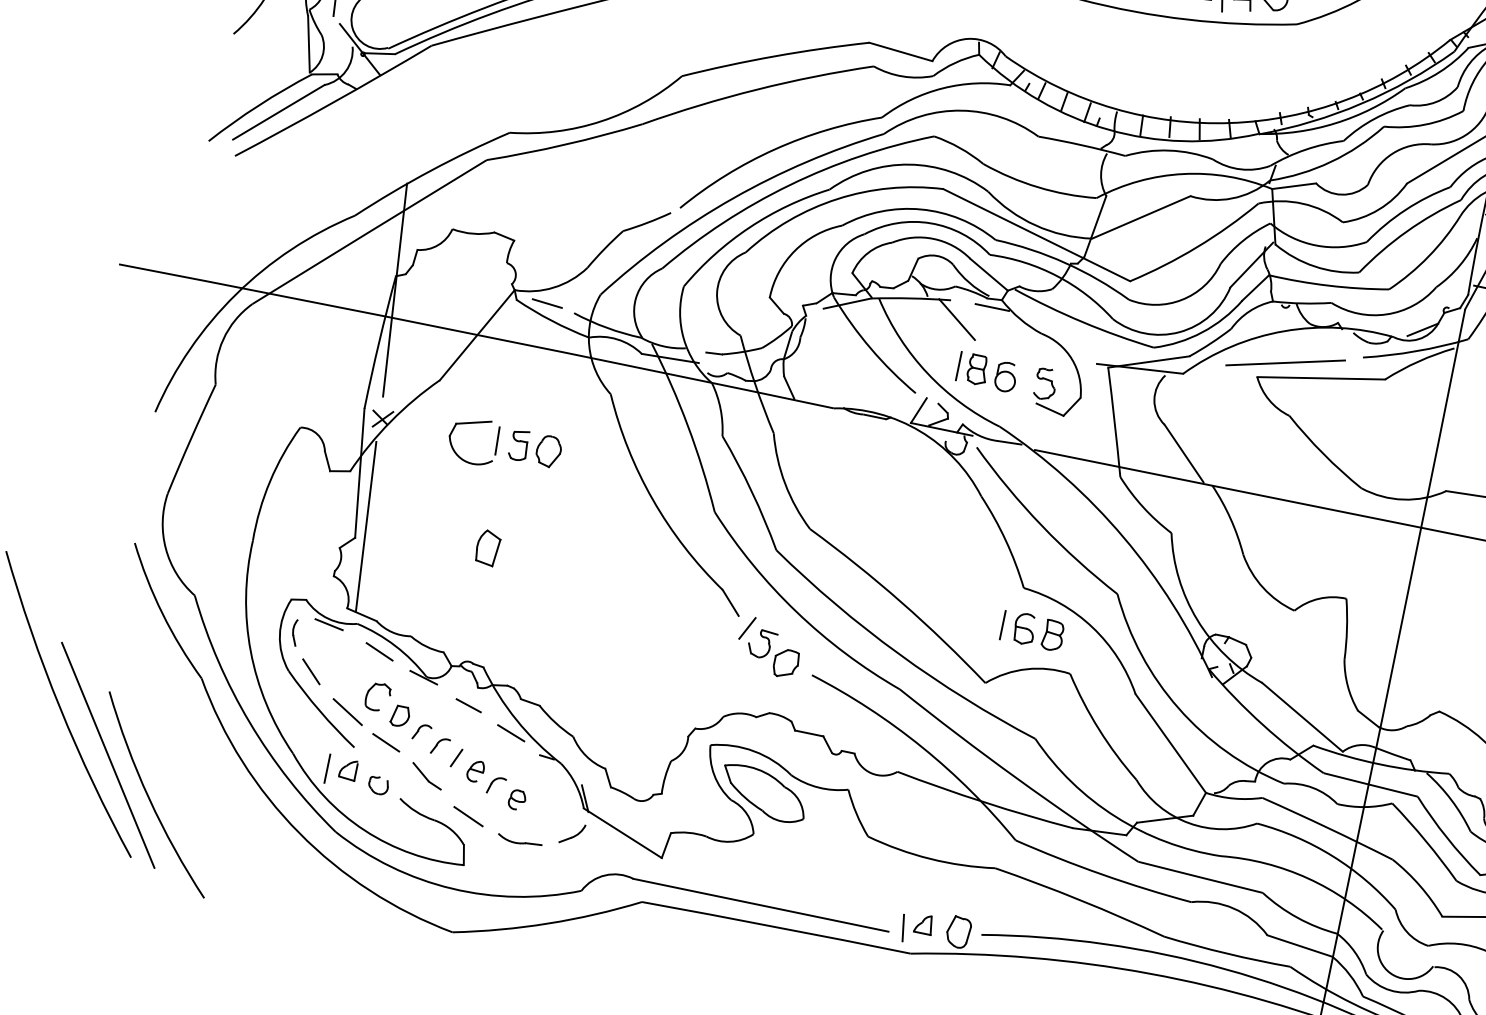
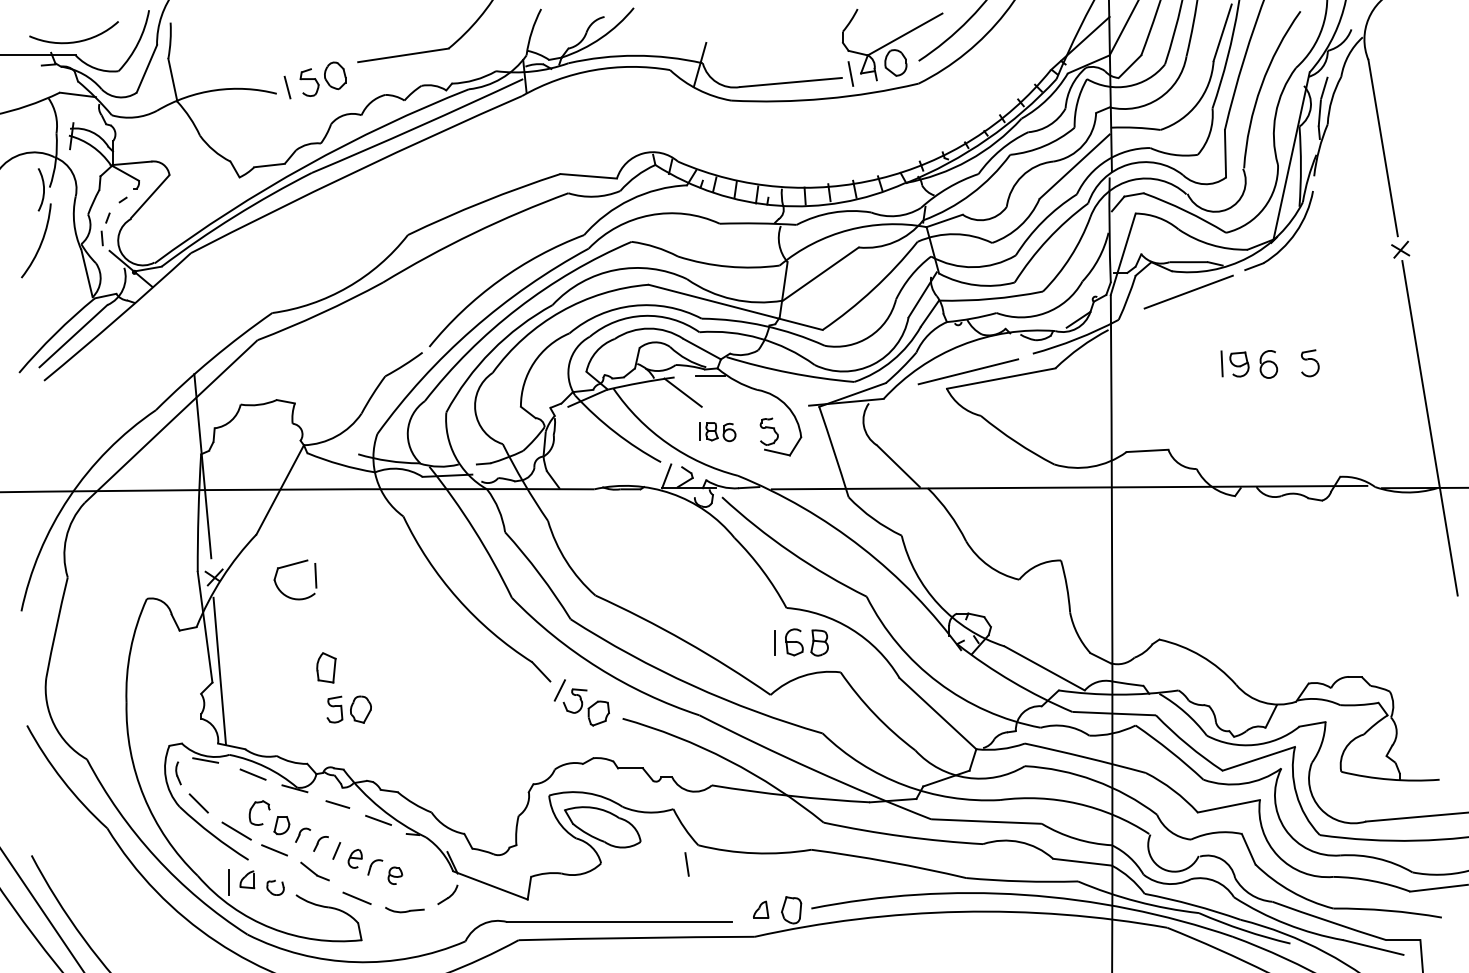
line: (546, 303) -> (333, 450), removed
part: (987, 371) -> (717, 431), size x0.7
part: (534, 448) -> (348, 709), moved
line: (902, 927) -> (686, 864), moved

